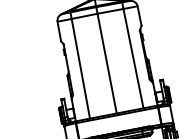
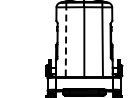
line: (81, 68) -> (66, 41), solid -> dashed

